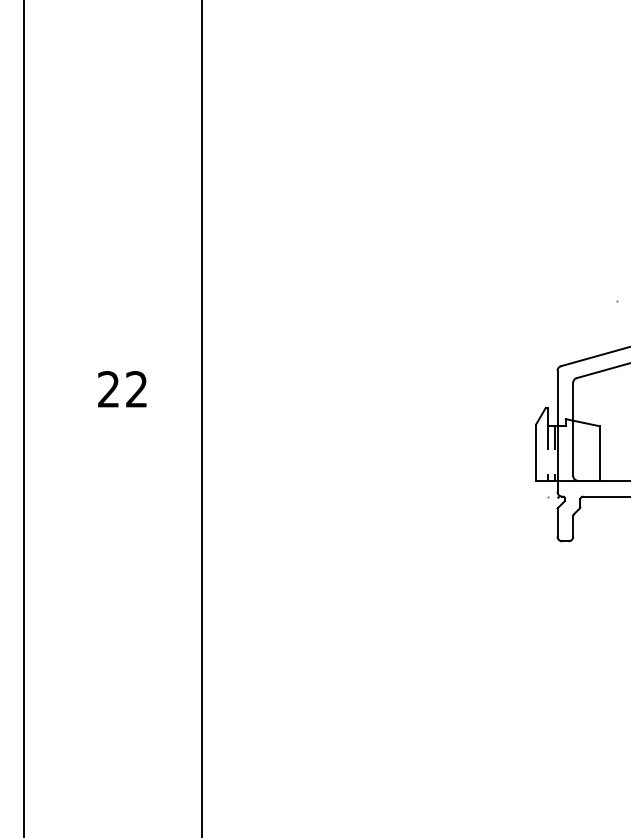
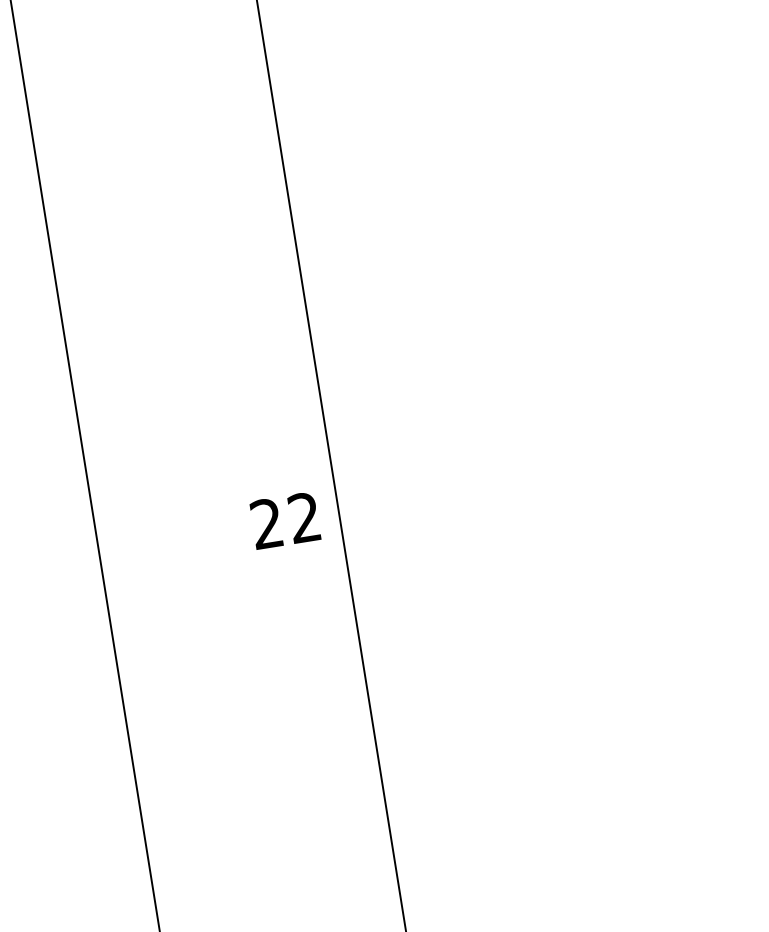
text: (122, 389) -> (285, 520), moved

